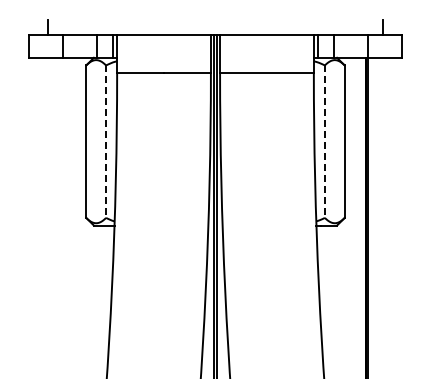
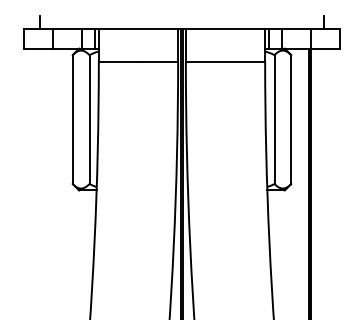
line: (106, 142) -> (89, 120), dashed -> solid
line: (324, 142) -> (274, 120), dashed -> solid

